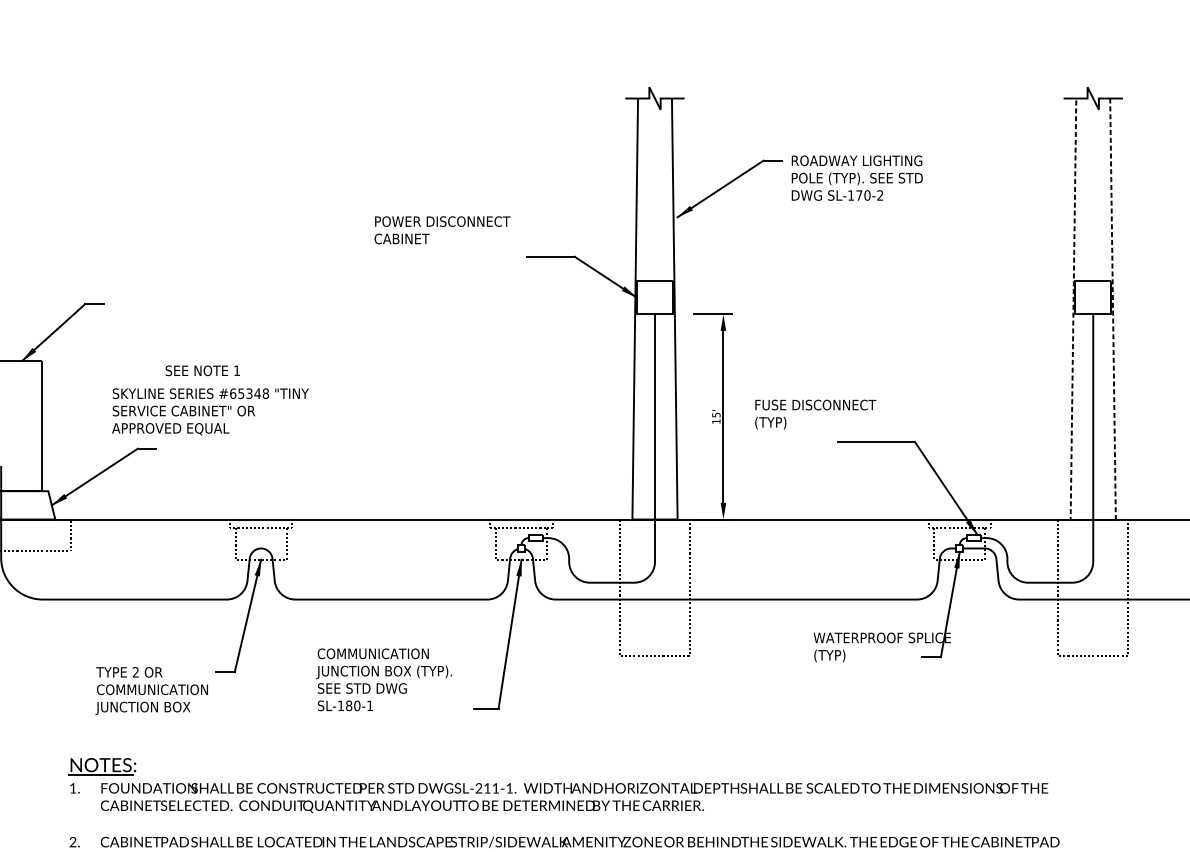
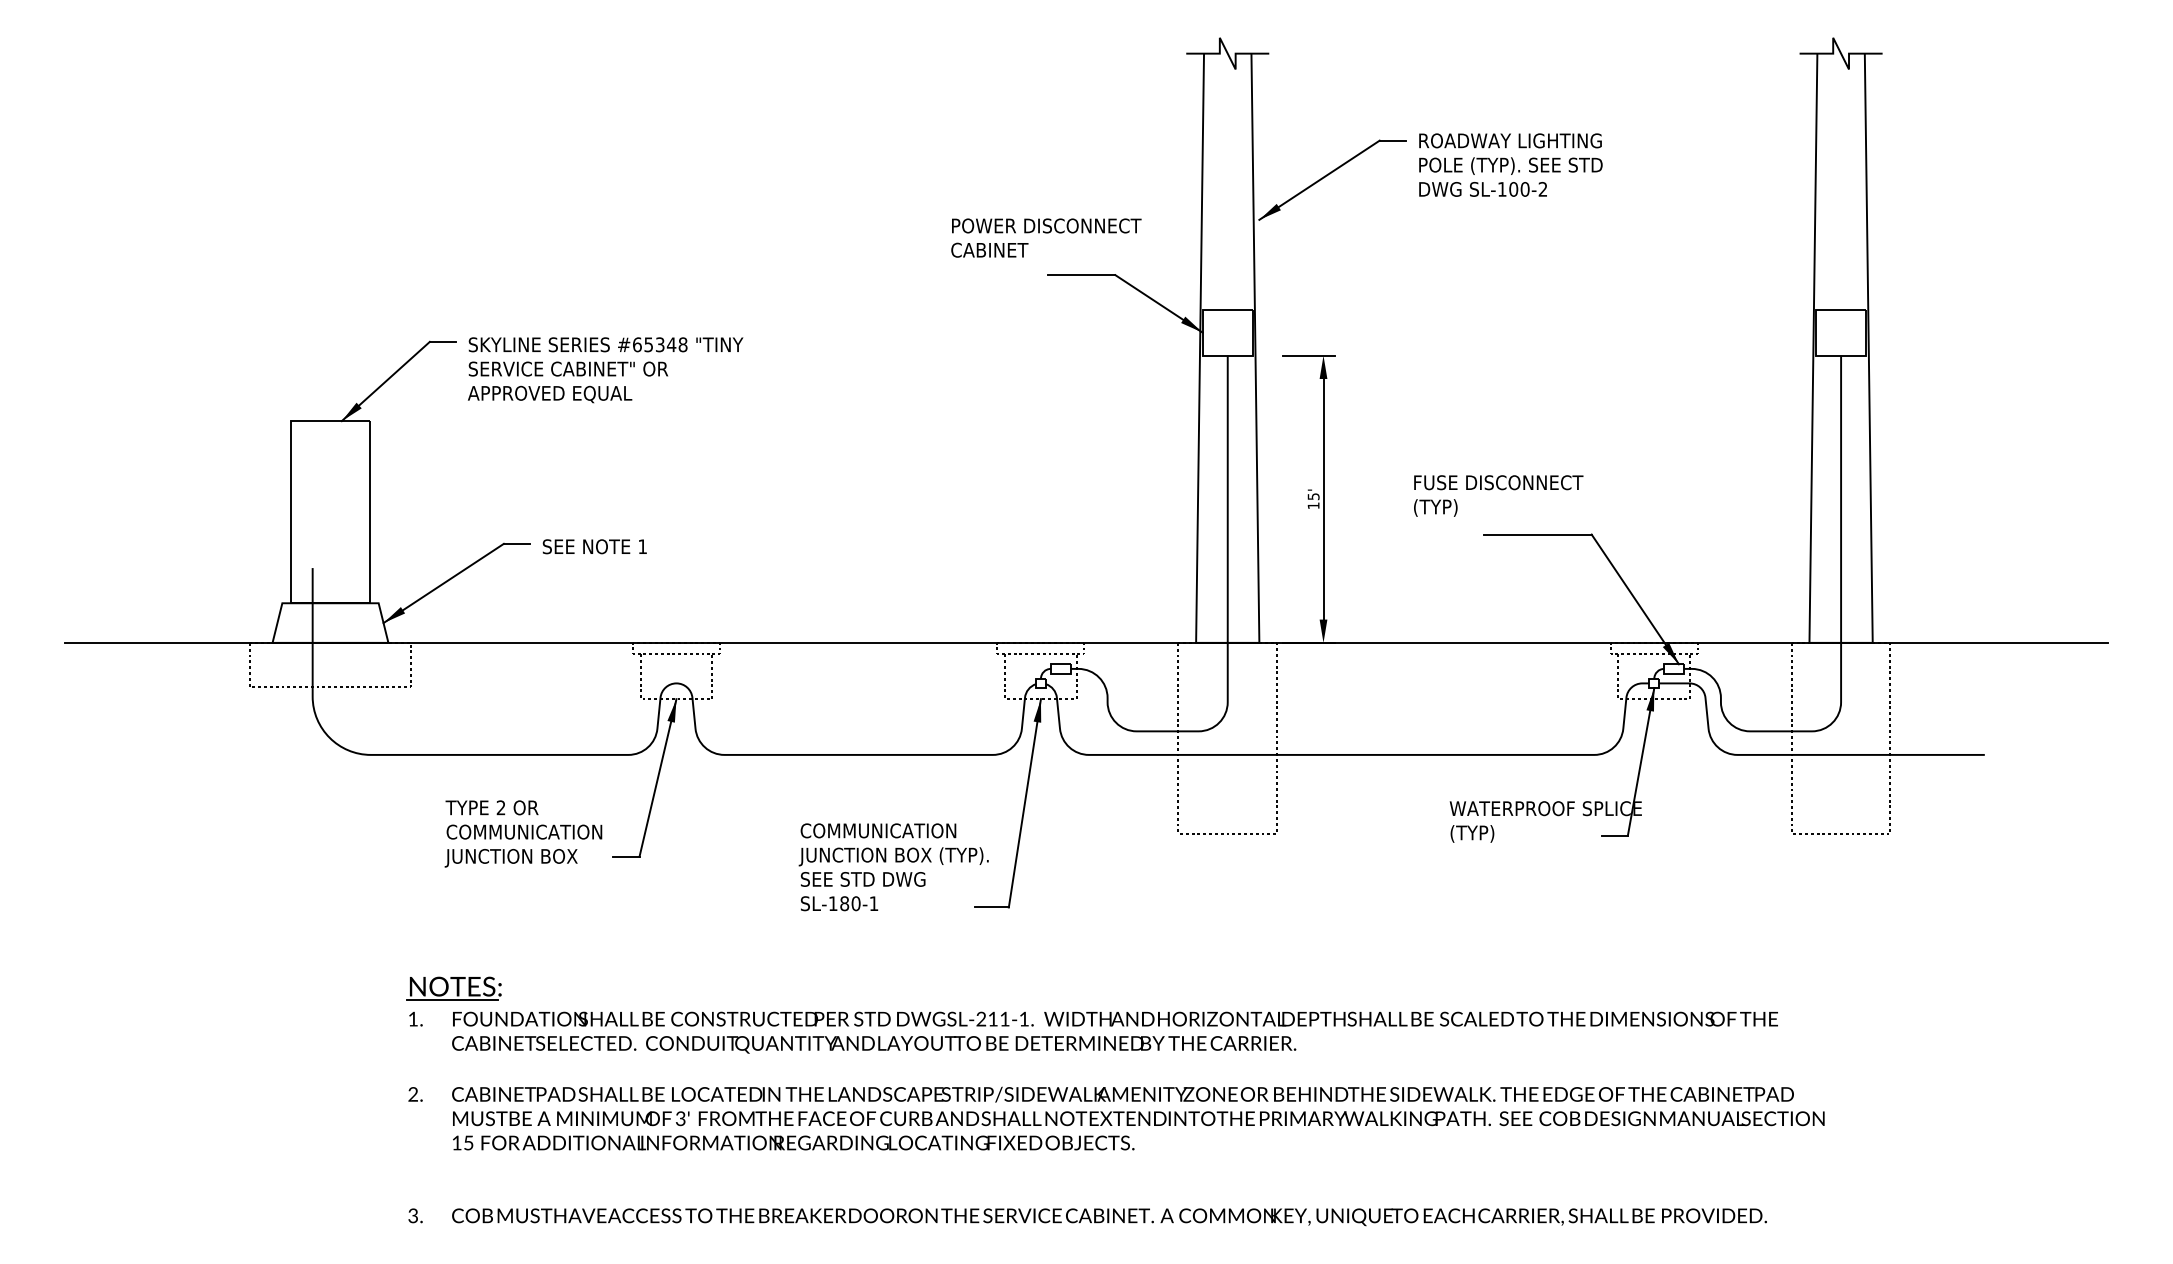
text: (859, 195) -> (1513, 189), SL-170-2 -> SL-100-2
text: (442, 229) -> (1046, 237), moved
text: (202, 370) -> (594, 546), moved
text: (210, 412) -> (605, 370), moved
text: (815, 414) -> (1498, 495), moved
line: (1093, 519) -> (1841, 642), dashed -> solid
text: (384, 680) -> (893, 867), moved
text: (151, 690) -> (523, 833), moved

